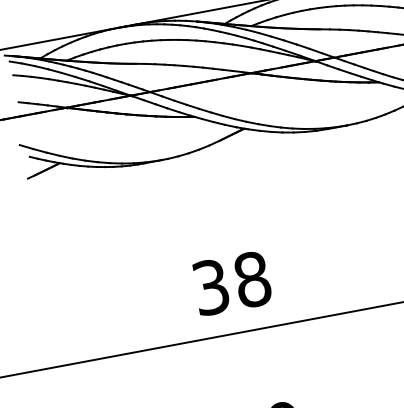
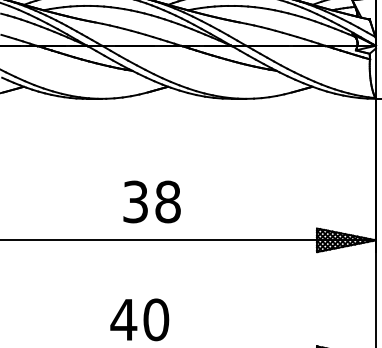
text: (231, 282) -> (151, 201), moved

